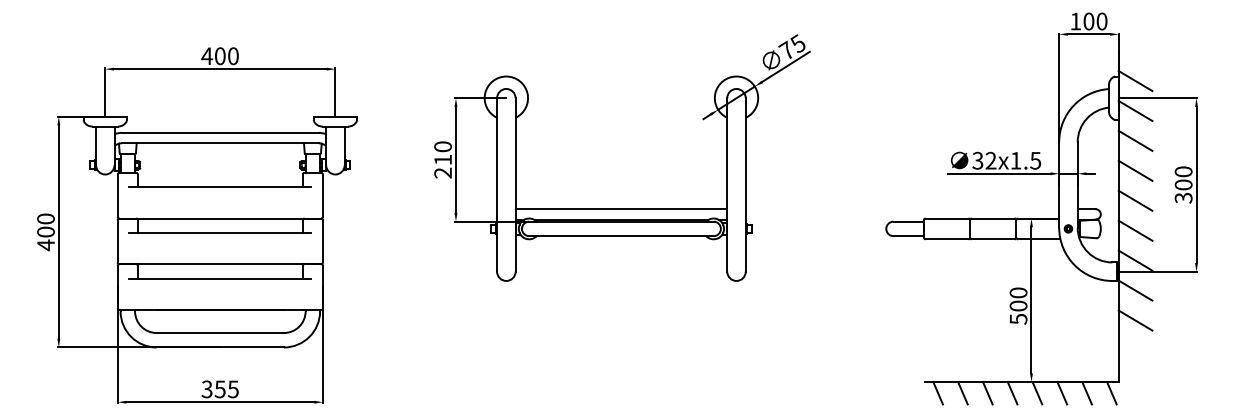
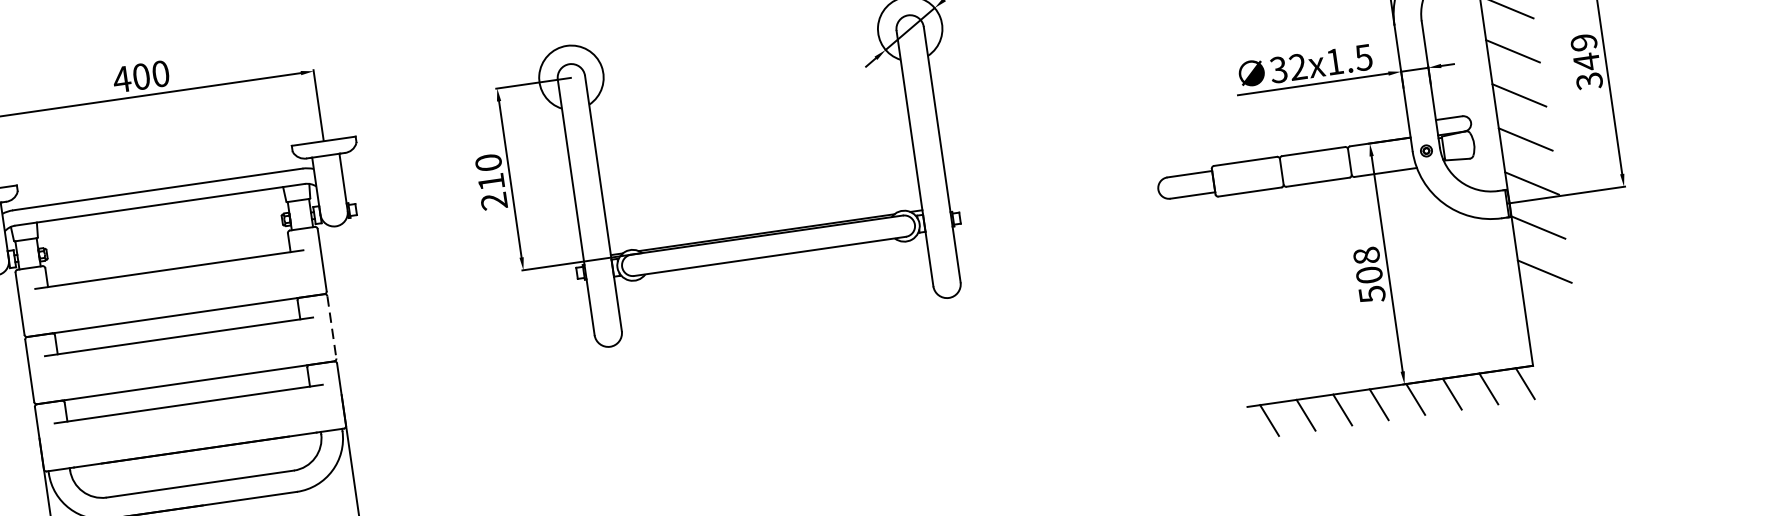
text: (1183, 178) -> (1585, 52), 300 -> 349
line: (621, 209) -> (764, 217), removed
line: (322, 241) -> (331, 327), solid -> dashed
text: (1018, 292) -> (1366, 255), 500 -> 508

